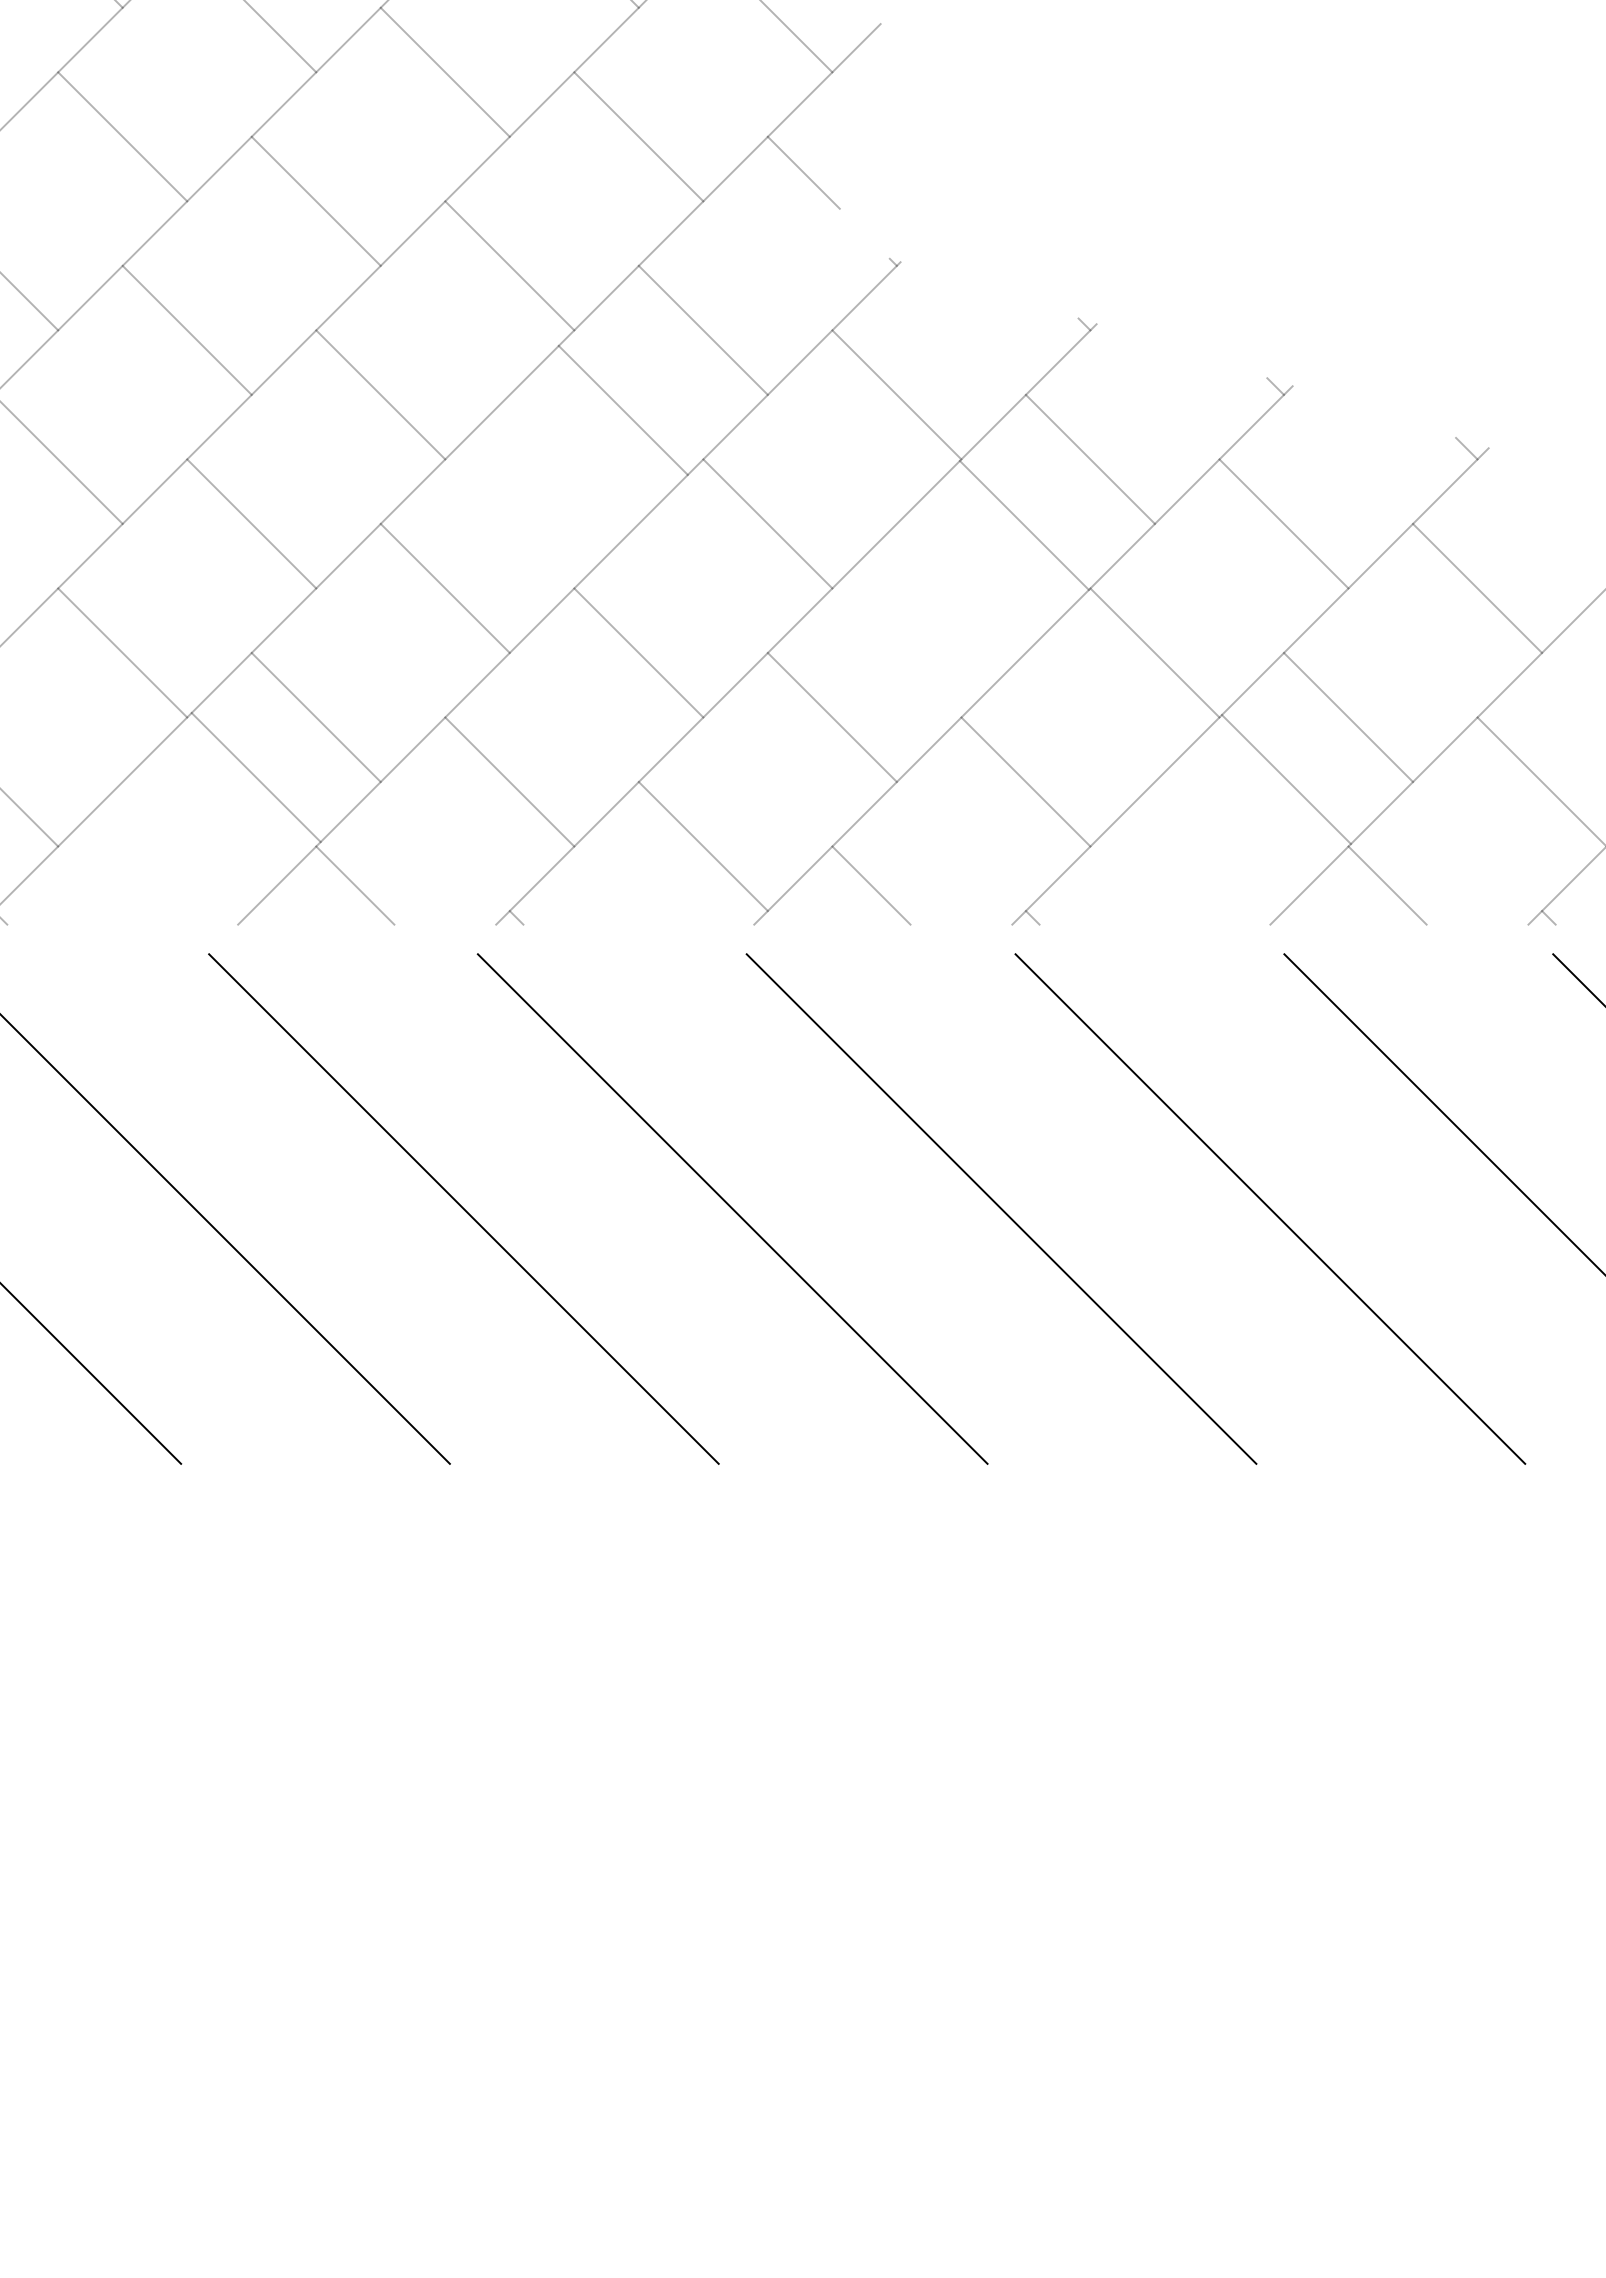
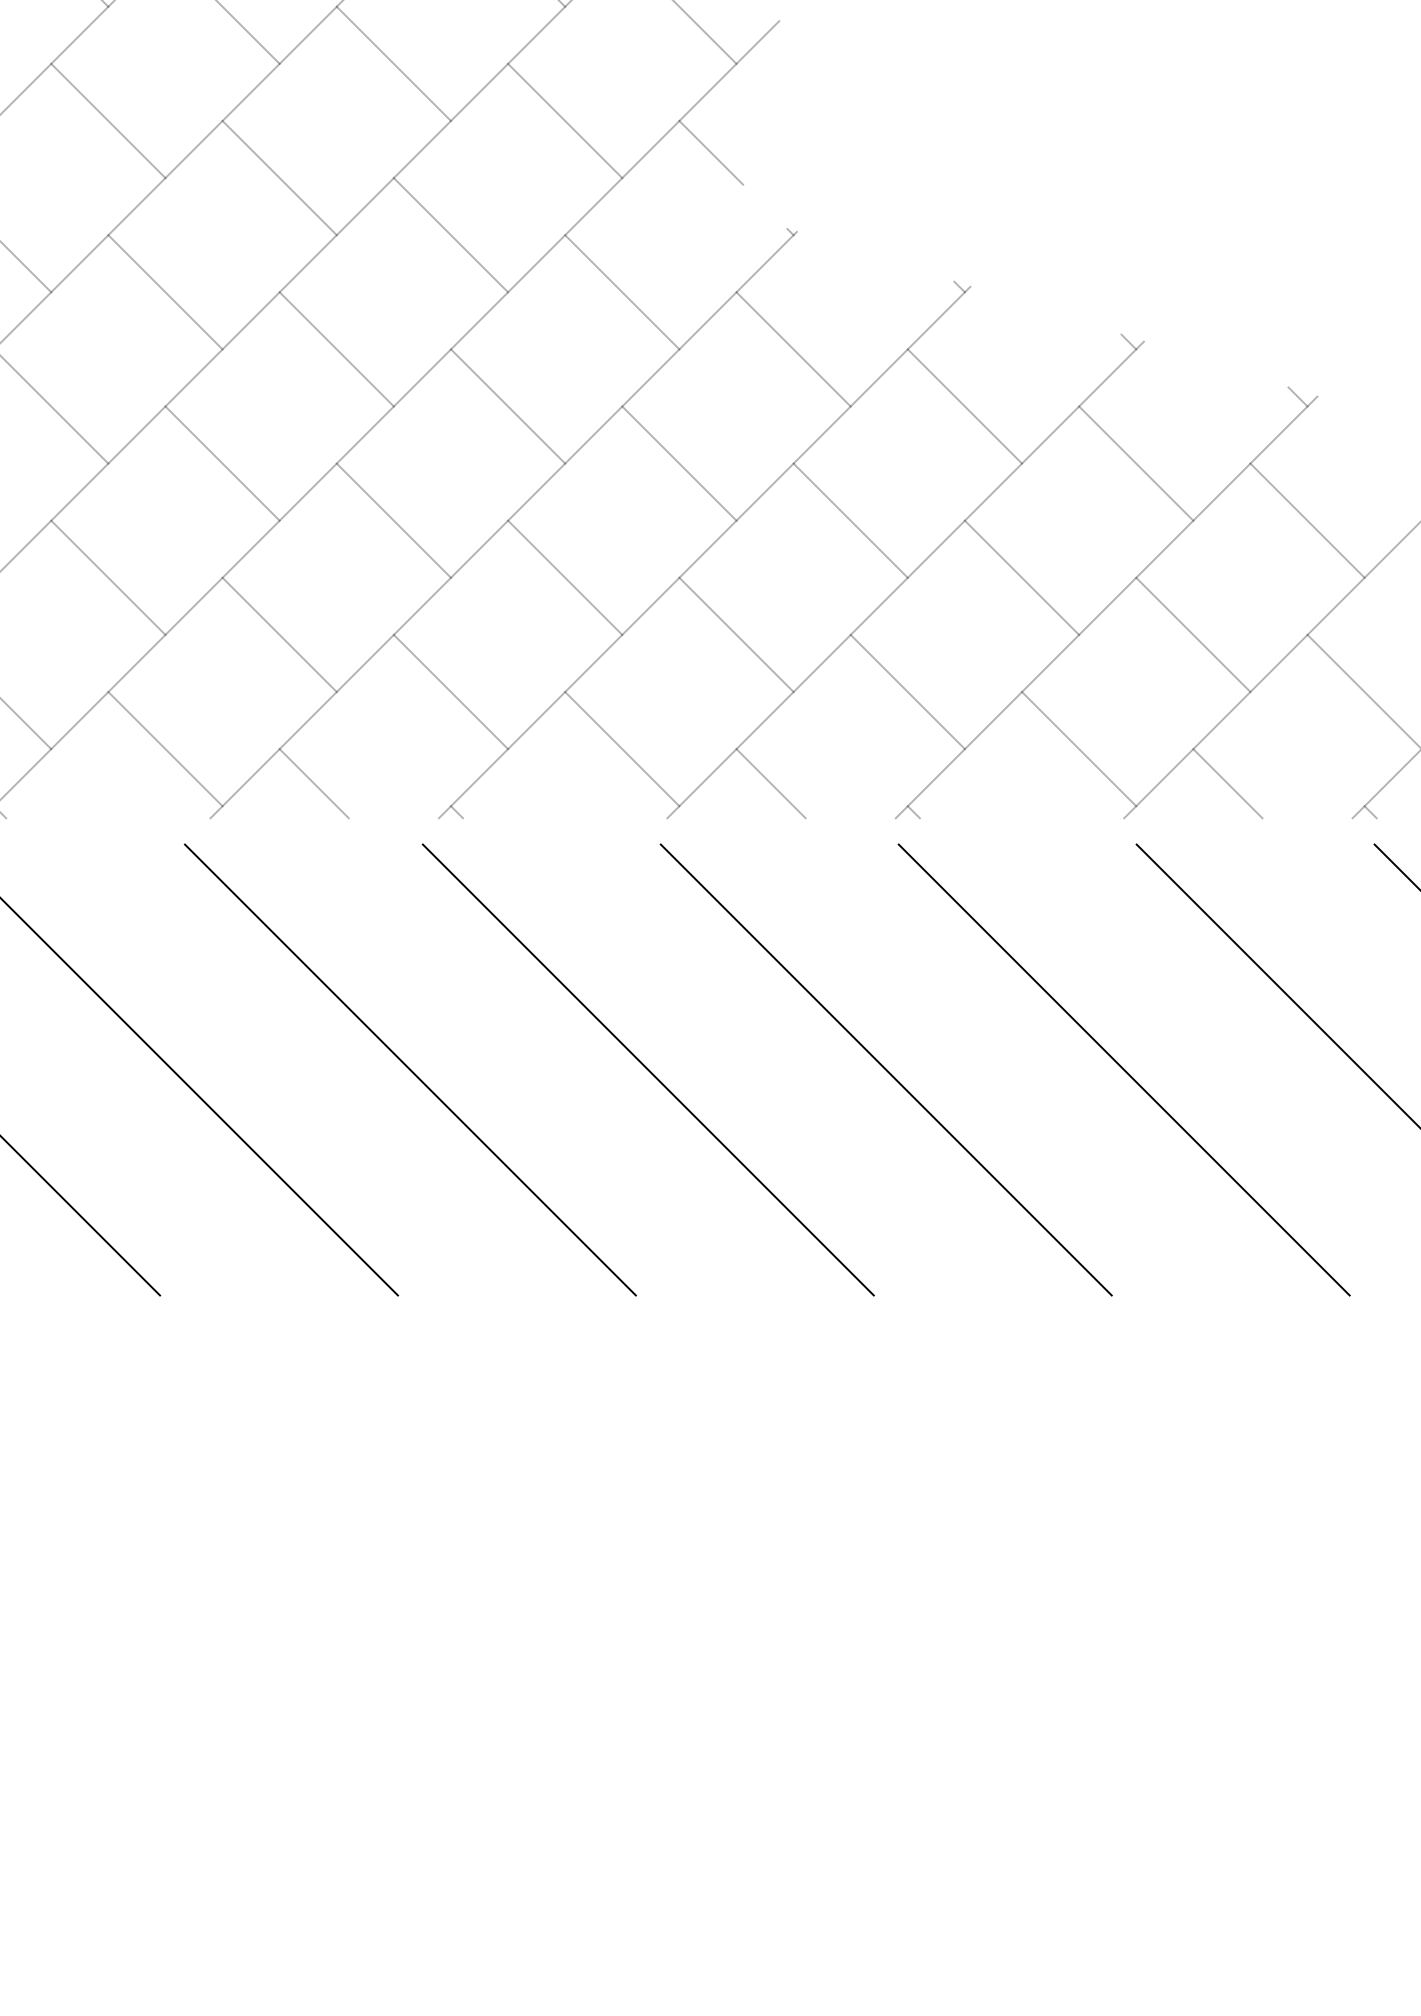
line: (622, 409) -> (507, 405), moved
line: (1023, 524) -> (849, 519), moved
line: (255, 777) -> (164, 749), moved
line: (1285, 779) -> (1078, 749), moved

